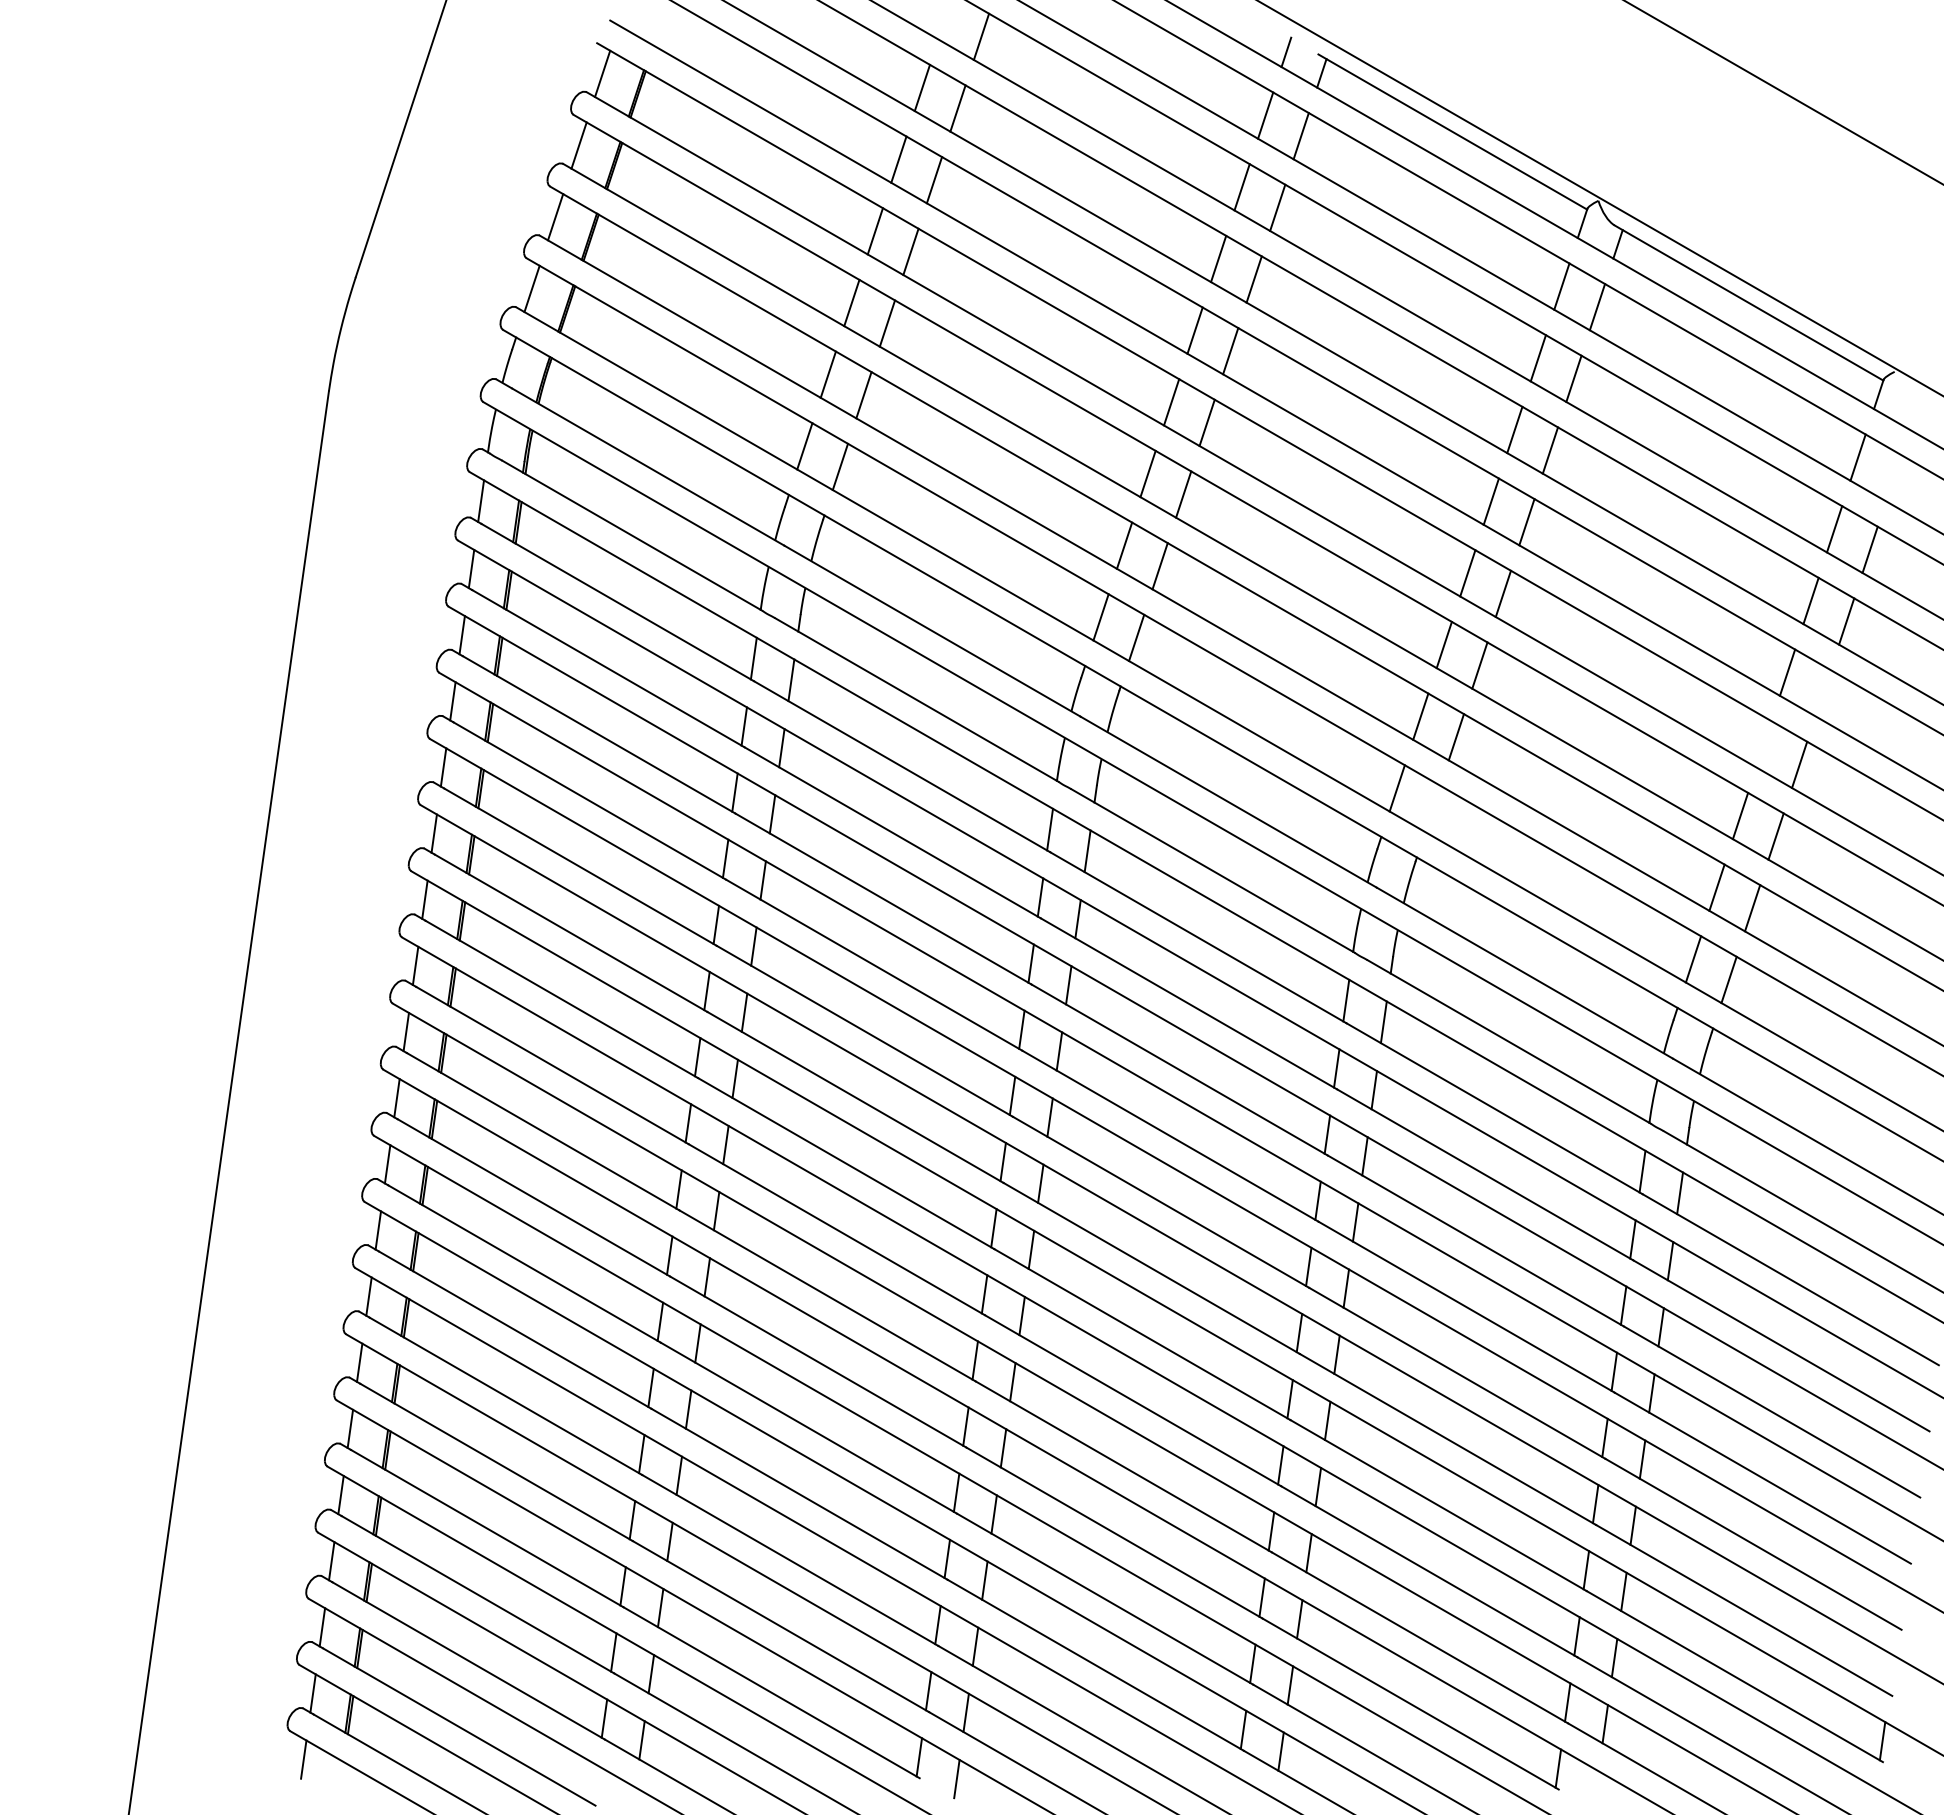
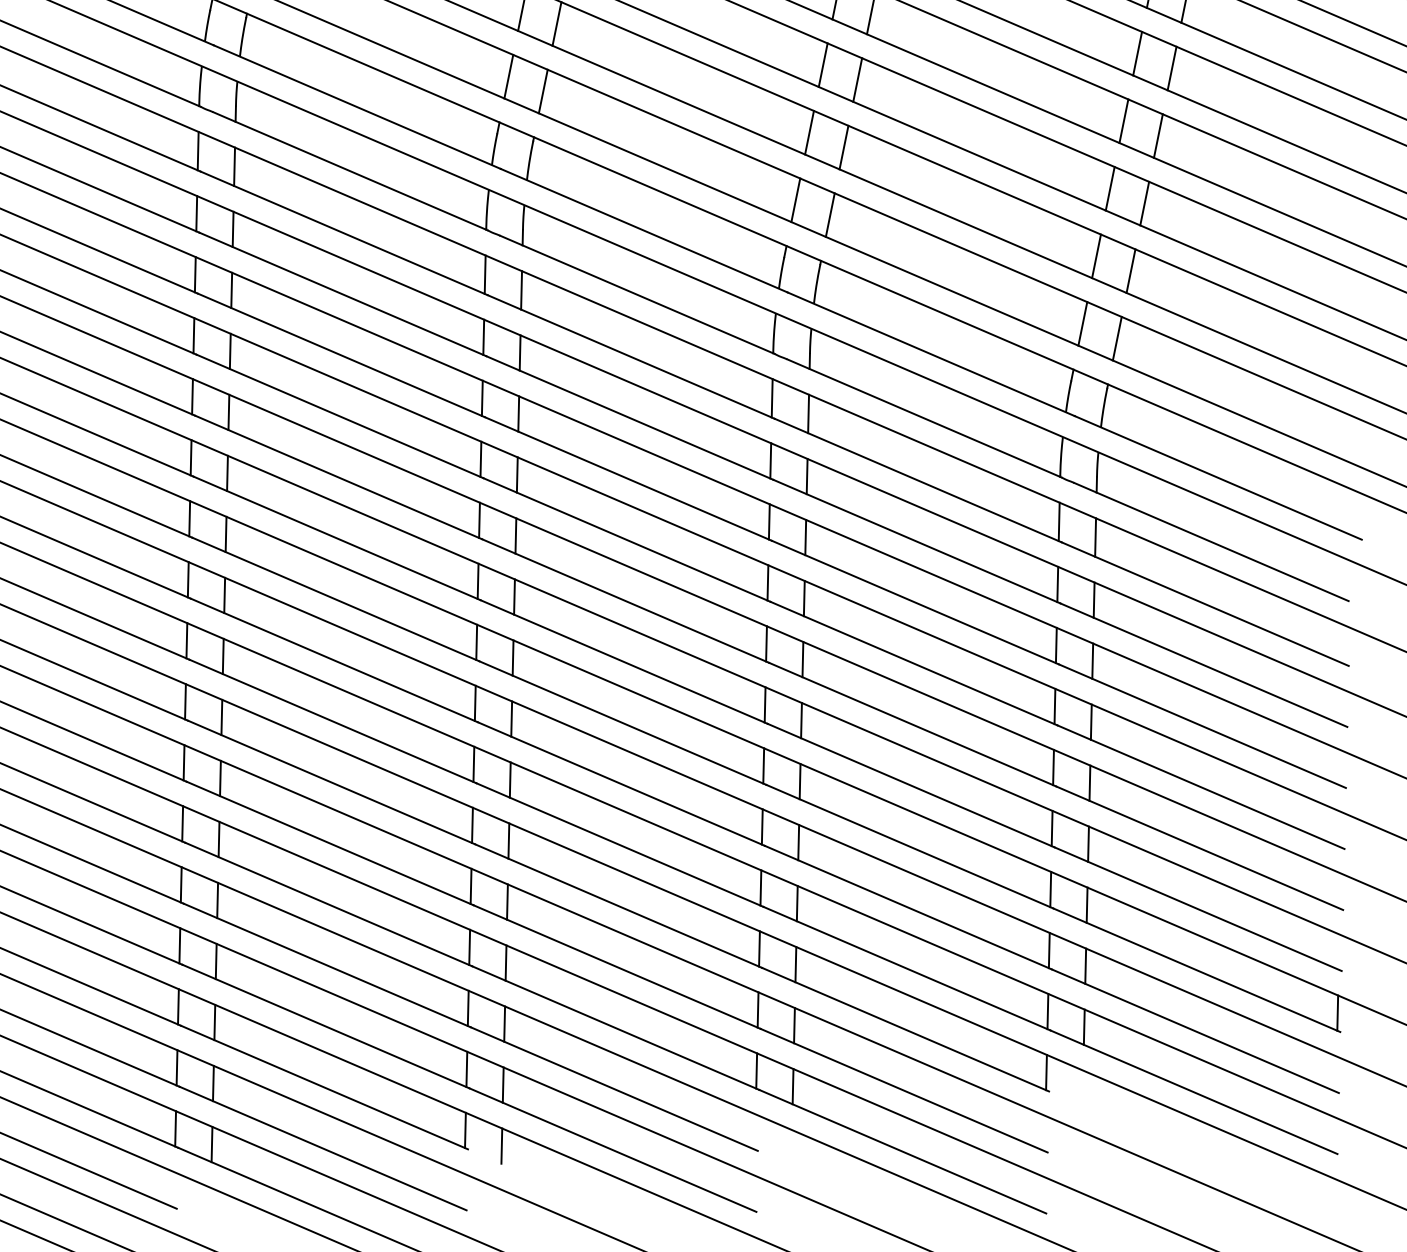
line: (1822, 693) -> (1171, 68), added
line: (1763, 744) -> (1123, 121), added
line: (1432, 808) -> (829, 214), added

